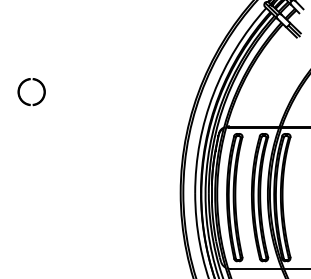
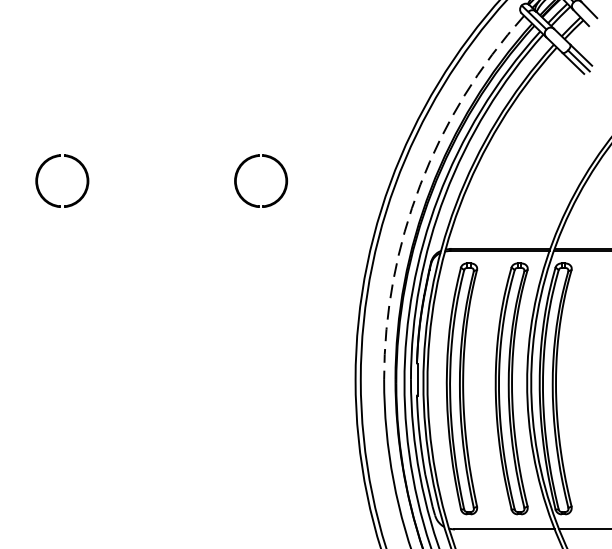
arc: (213, 93) -> (420, 183), solid -> dashed
part: (122, 97) -> (241, 191), added

